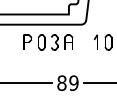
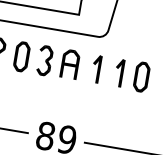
part: (83, 41) -> (97, 67), added

